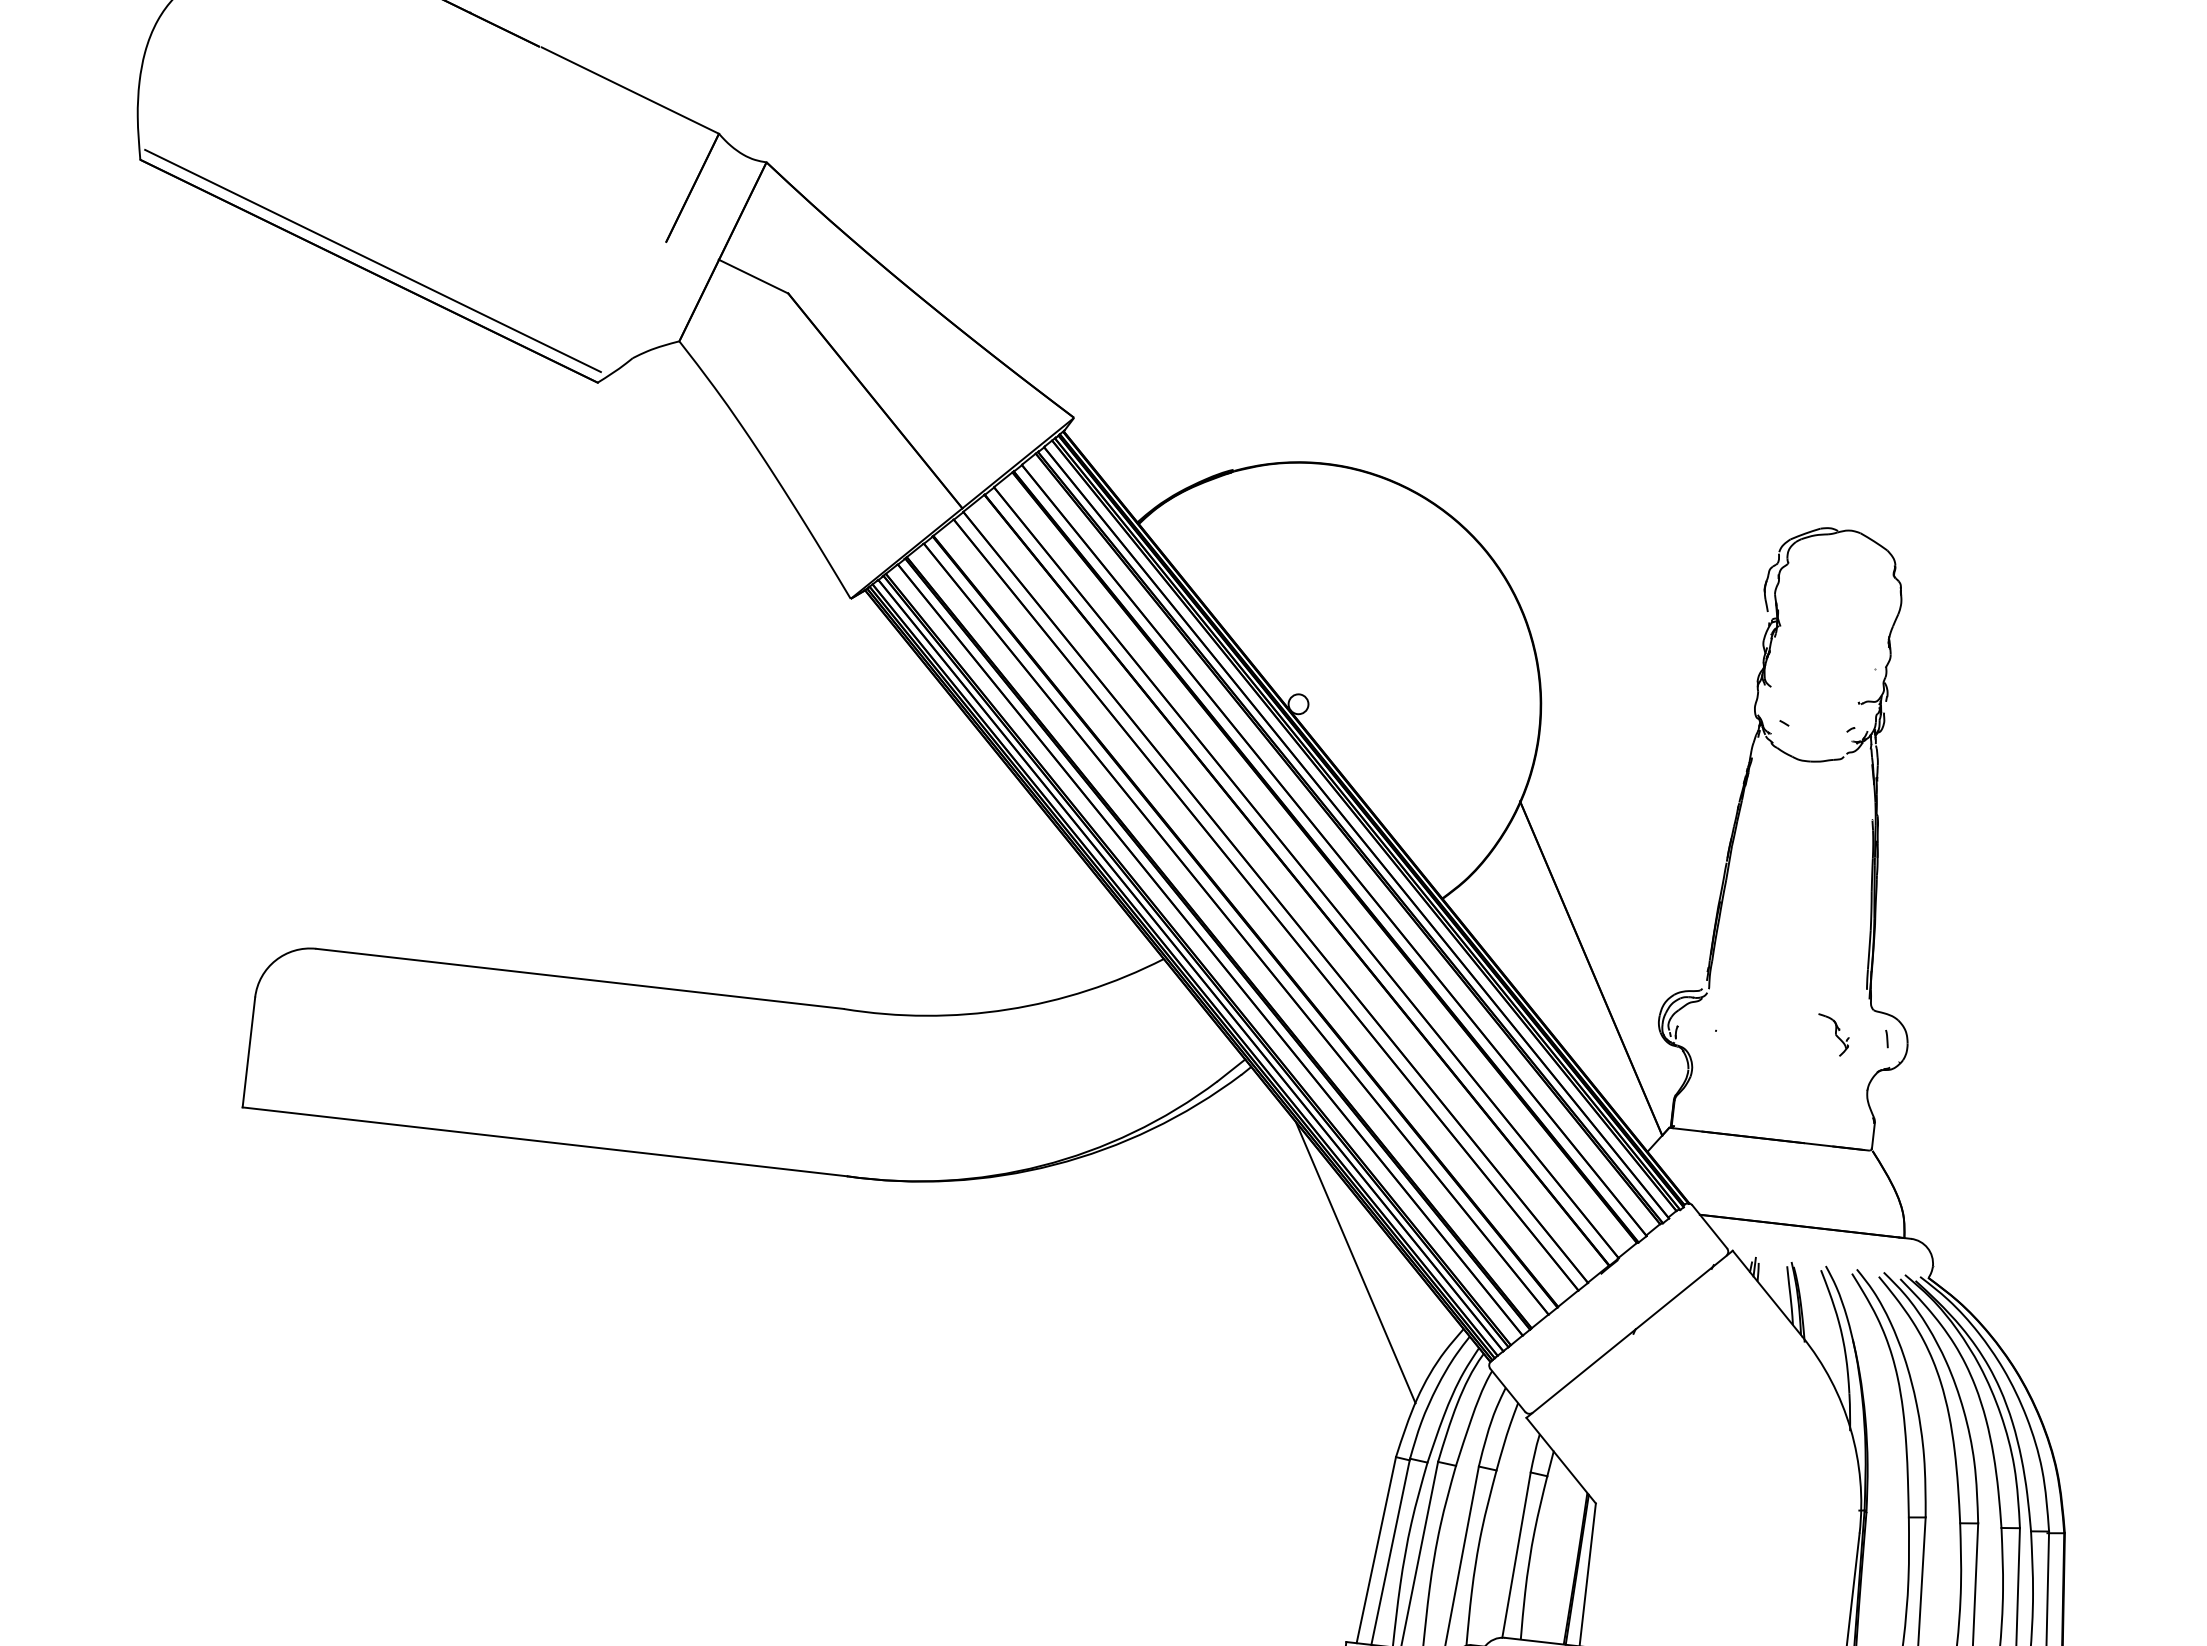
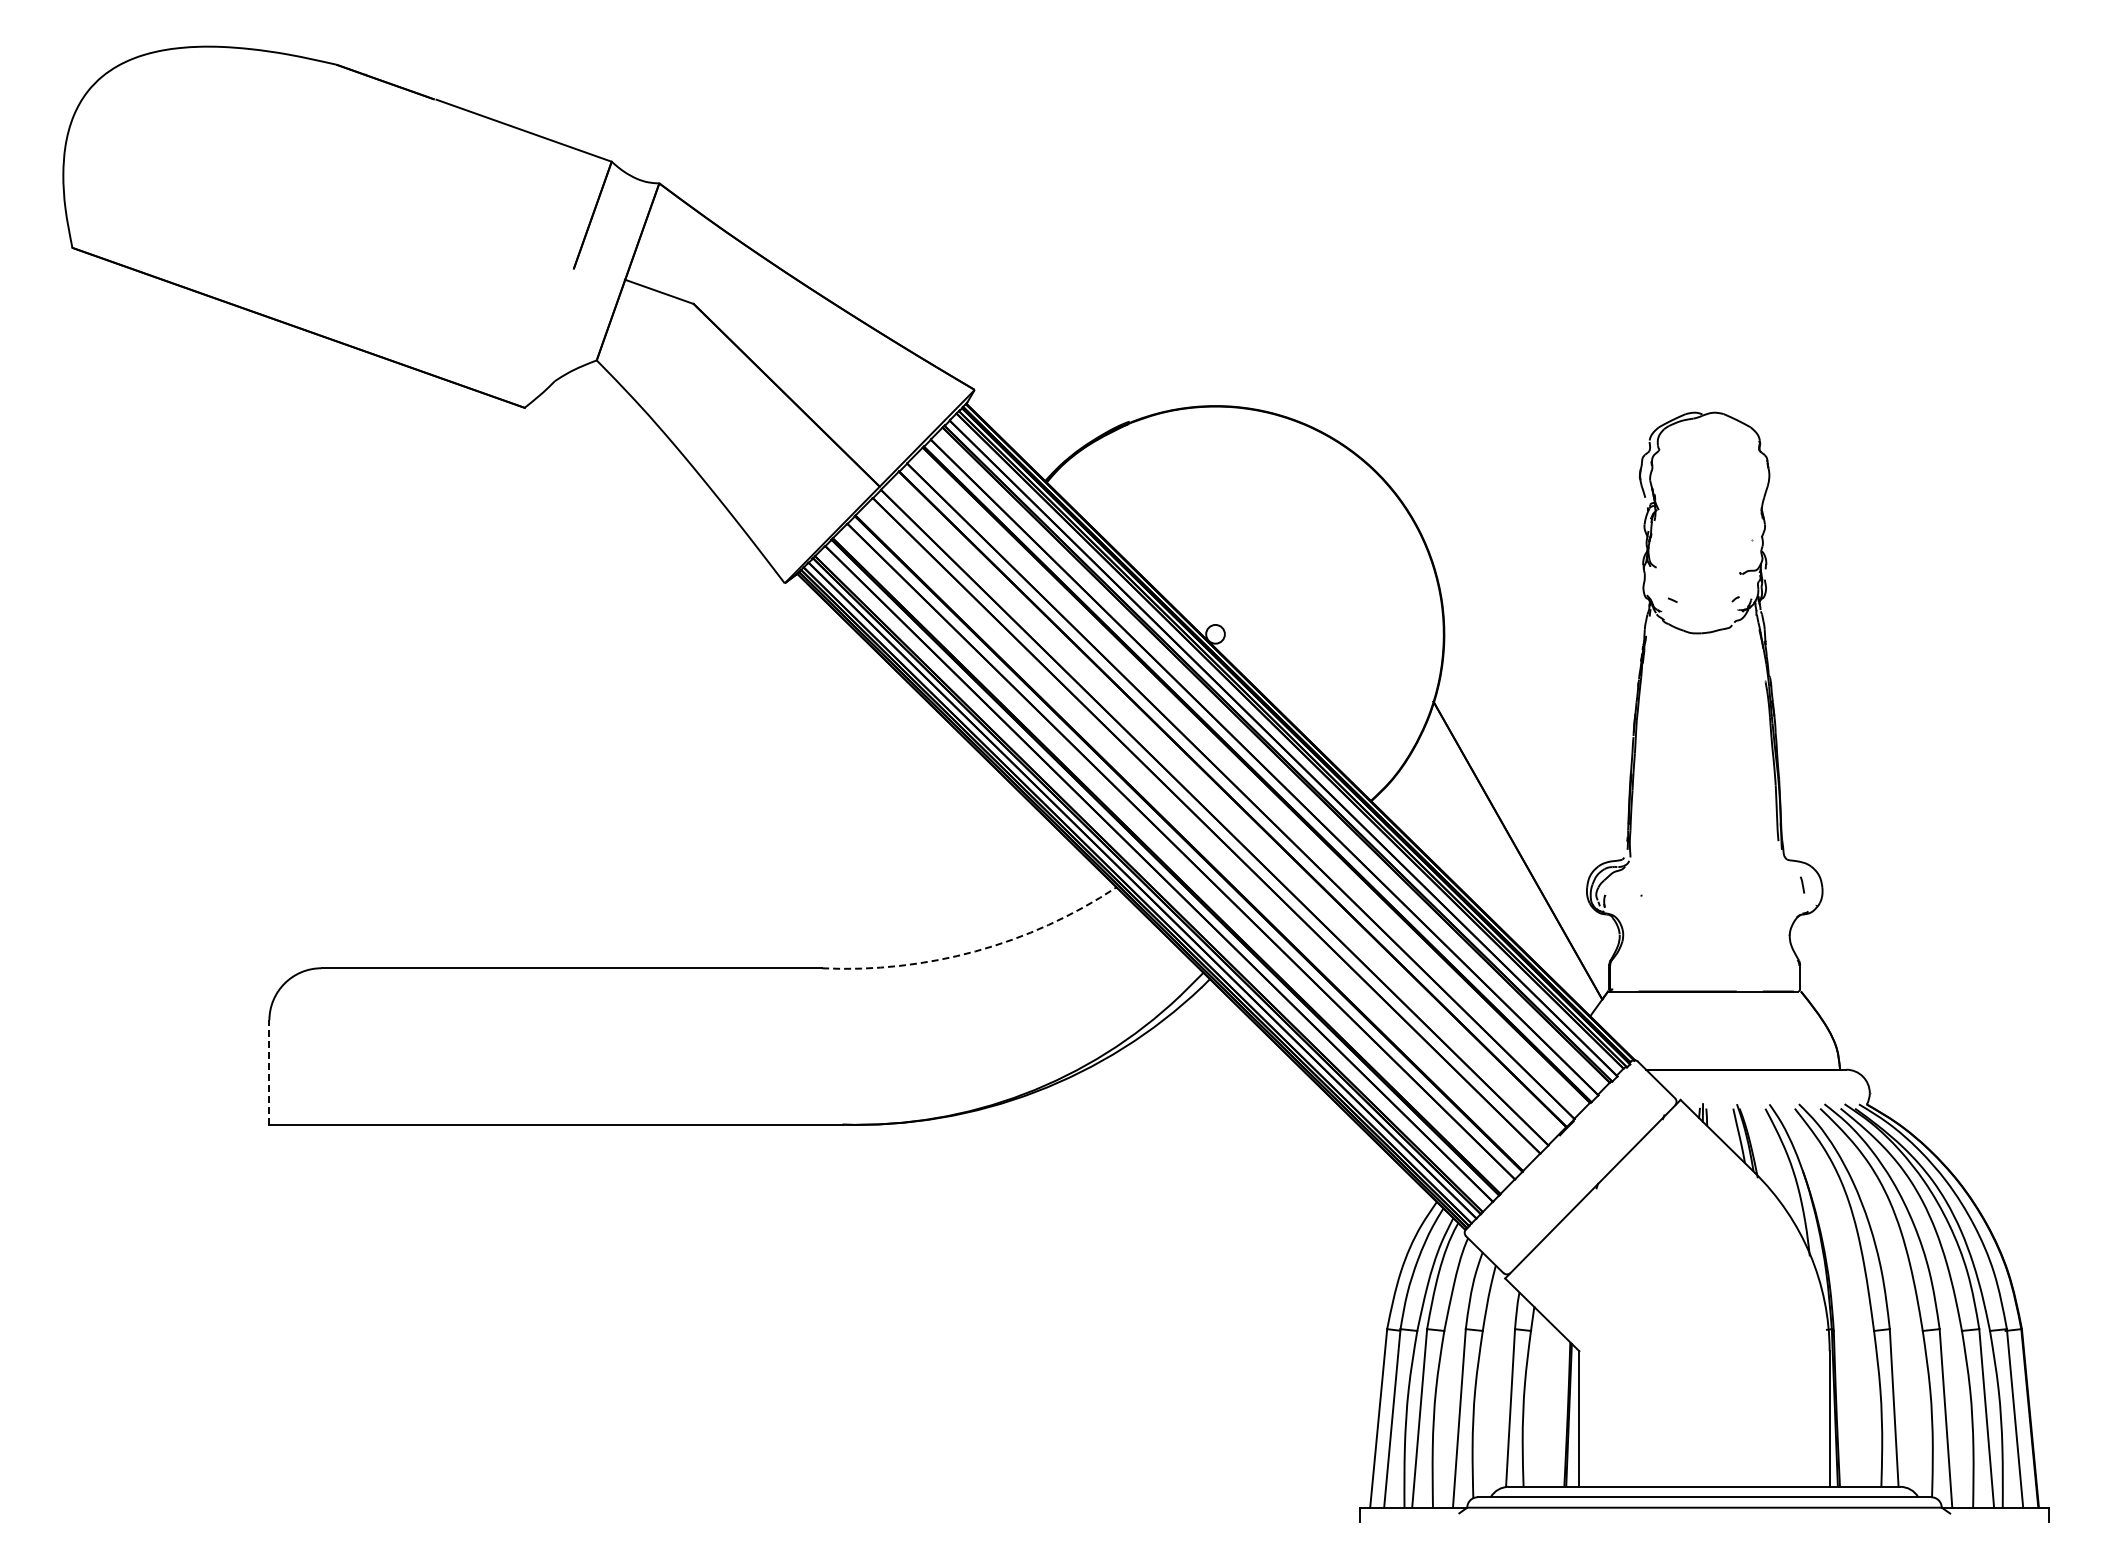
line: (372, 260) -> (300, 317), removed
arc: (1007, 1009) -> (975, 951), solid -> dashed
part: (1832, 1035) -> (1751, 887), removed
line: (249, 1052) -> (269, 1072), solid -> dashed
line: (1355, 1261) -> (1328, 1150), removed

